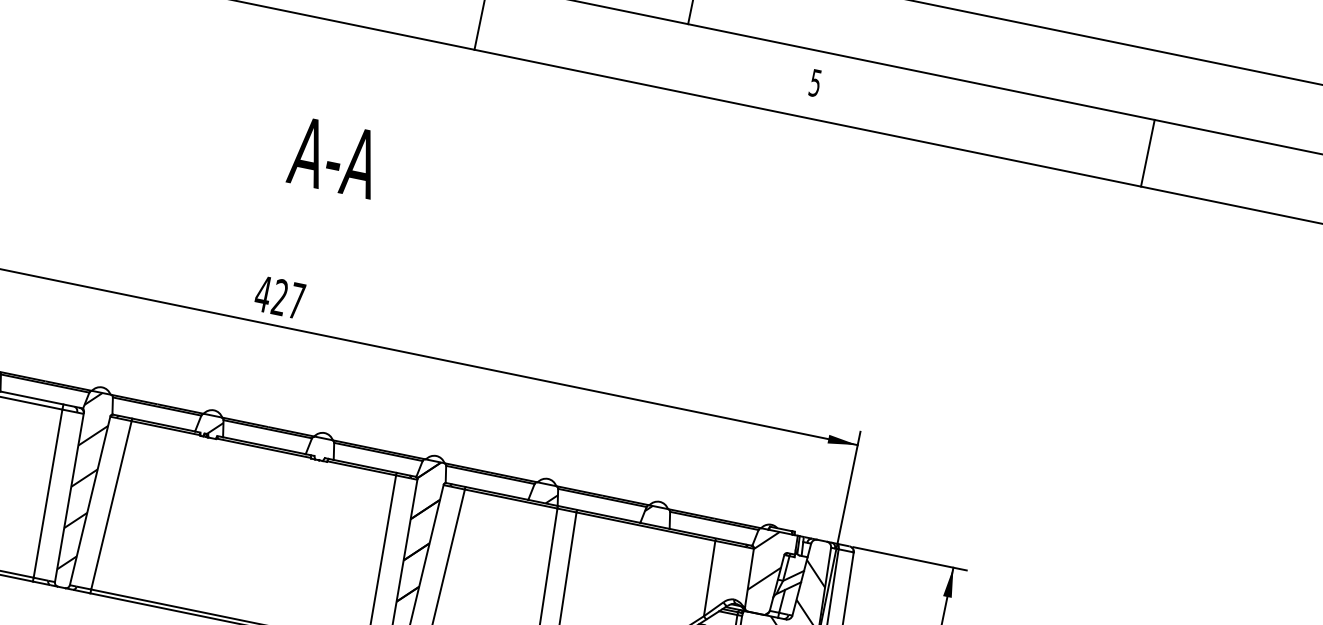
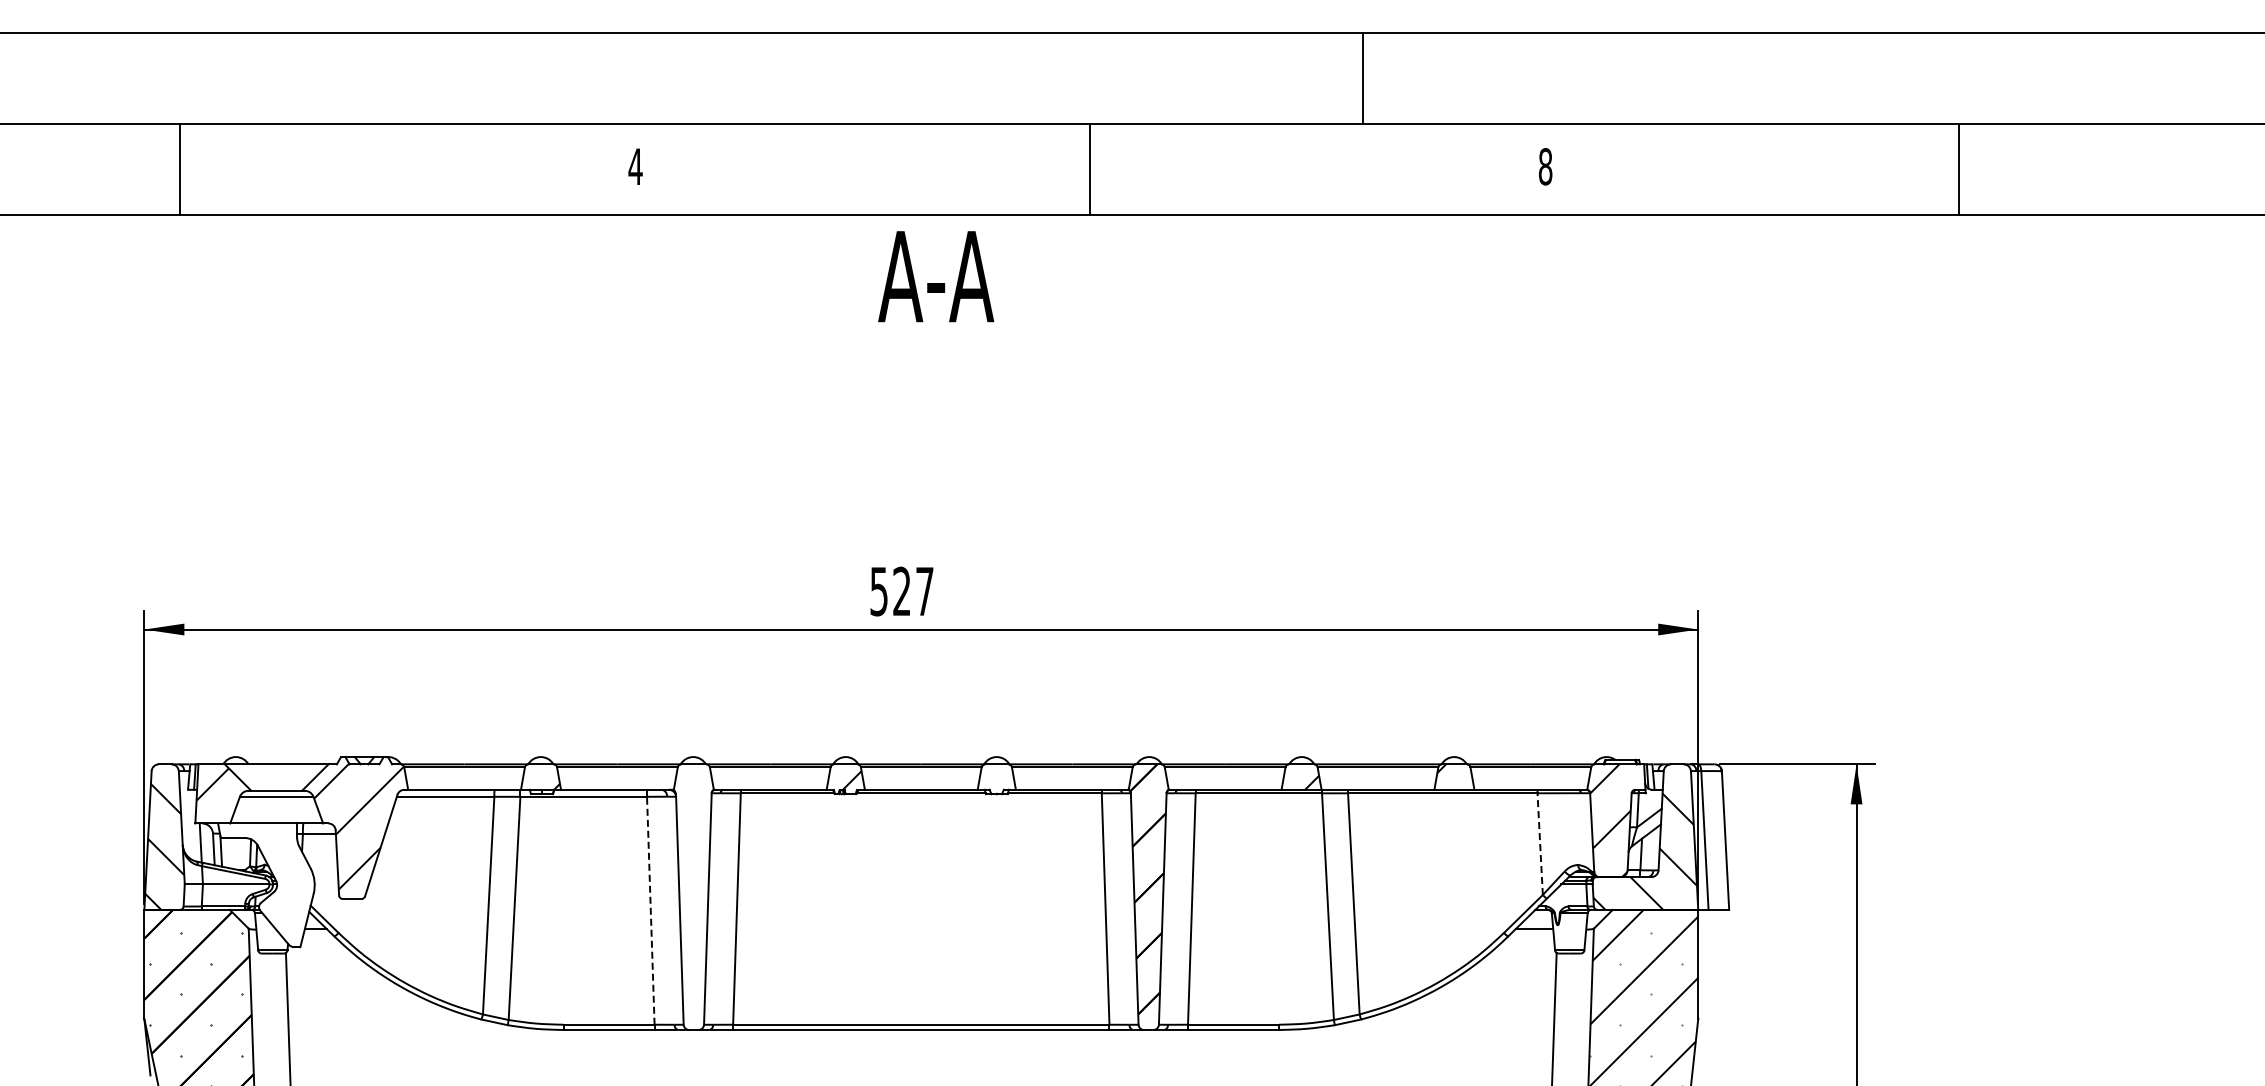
text: (815, 82) -> (1545, 166), 5 -> 8
line: (1147, 152) -> (1958, 168), moved
text: (335, 157) -> (936, 276), moved
text: (262, 293) -> (878, 591), 427 -> 527
hatch: (82, 481) -> (692, 885), removed
line: (47, 493) -> (650, 910), solid -> dashed
line: (709, 578) -> (1540, 844), solid -> dashed

